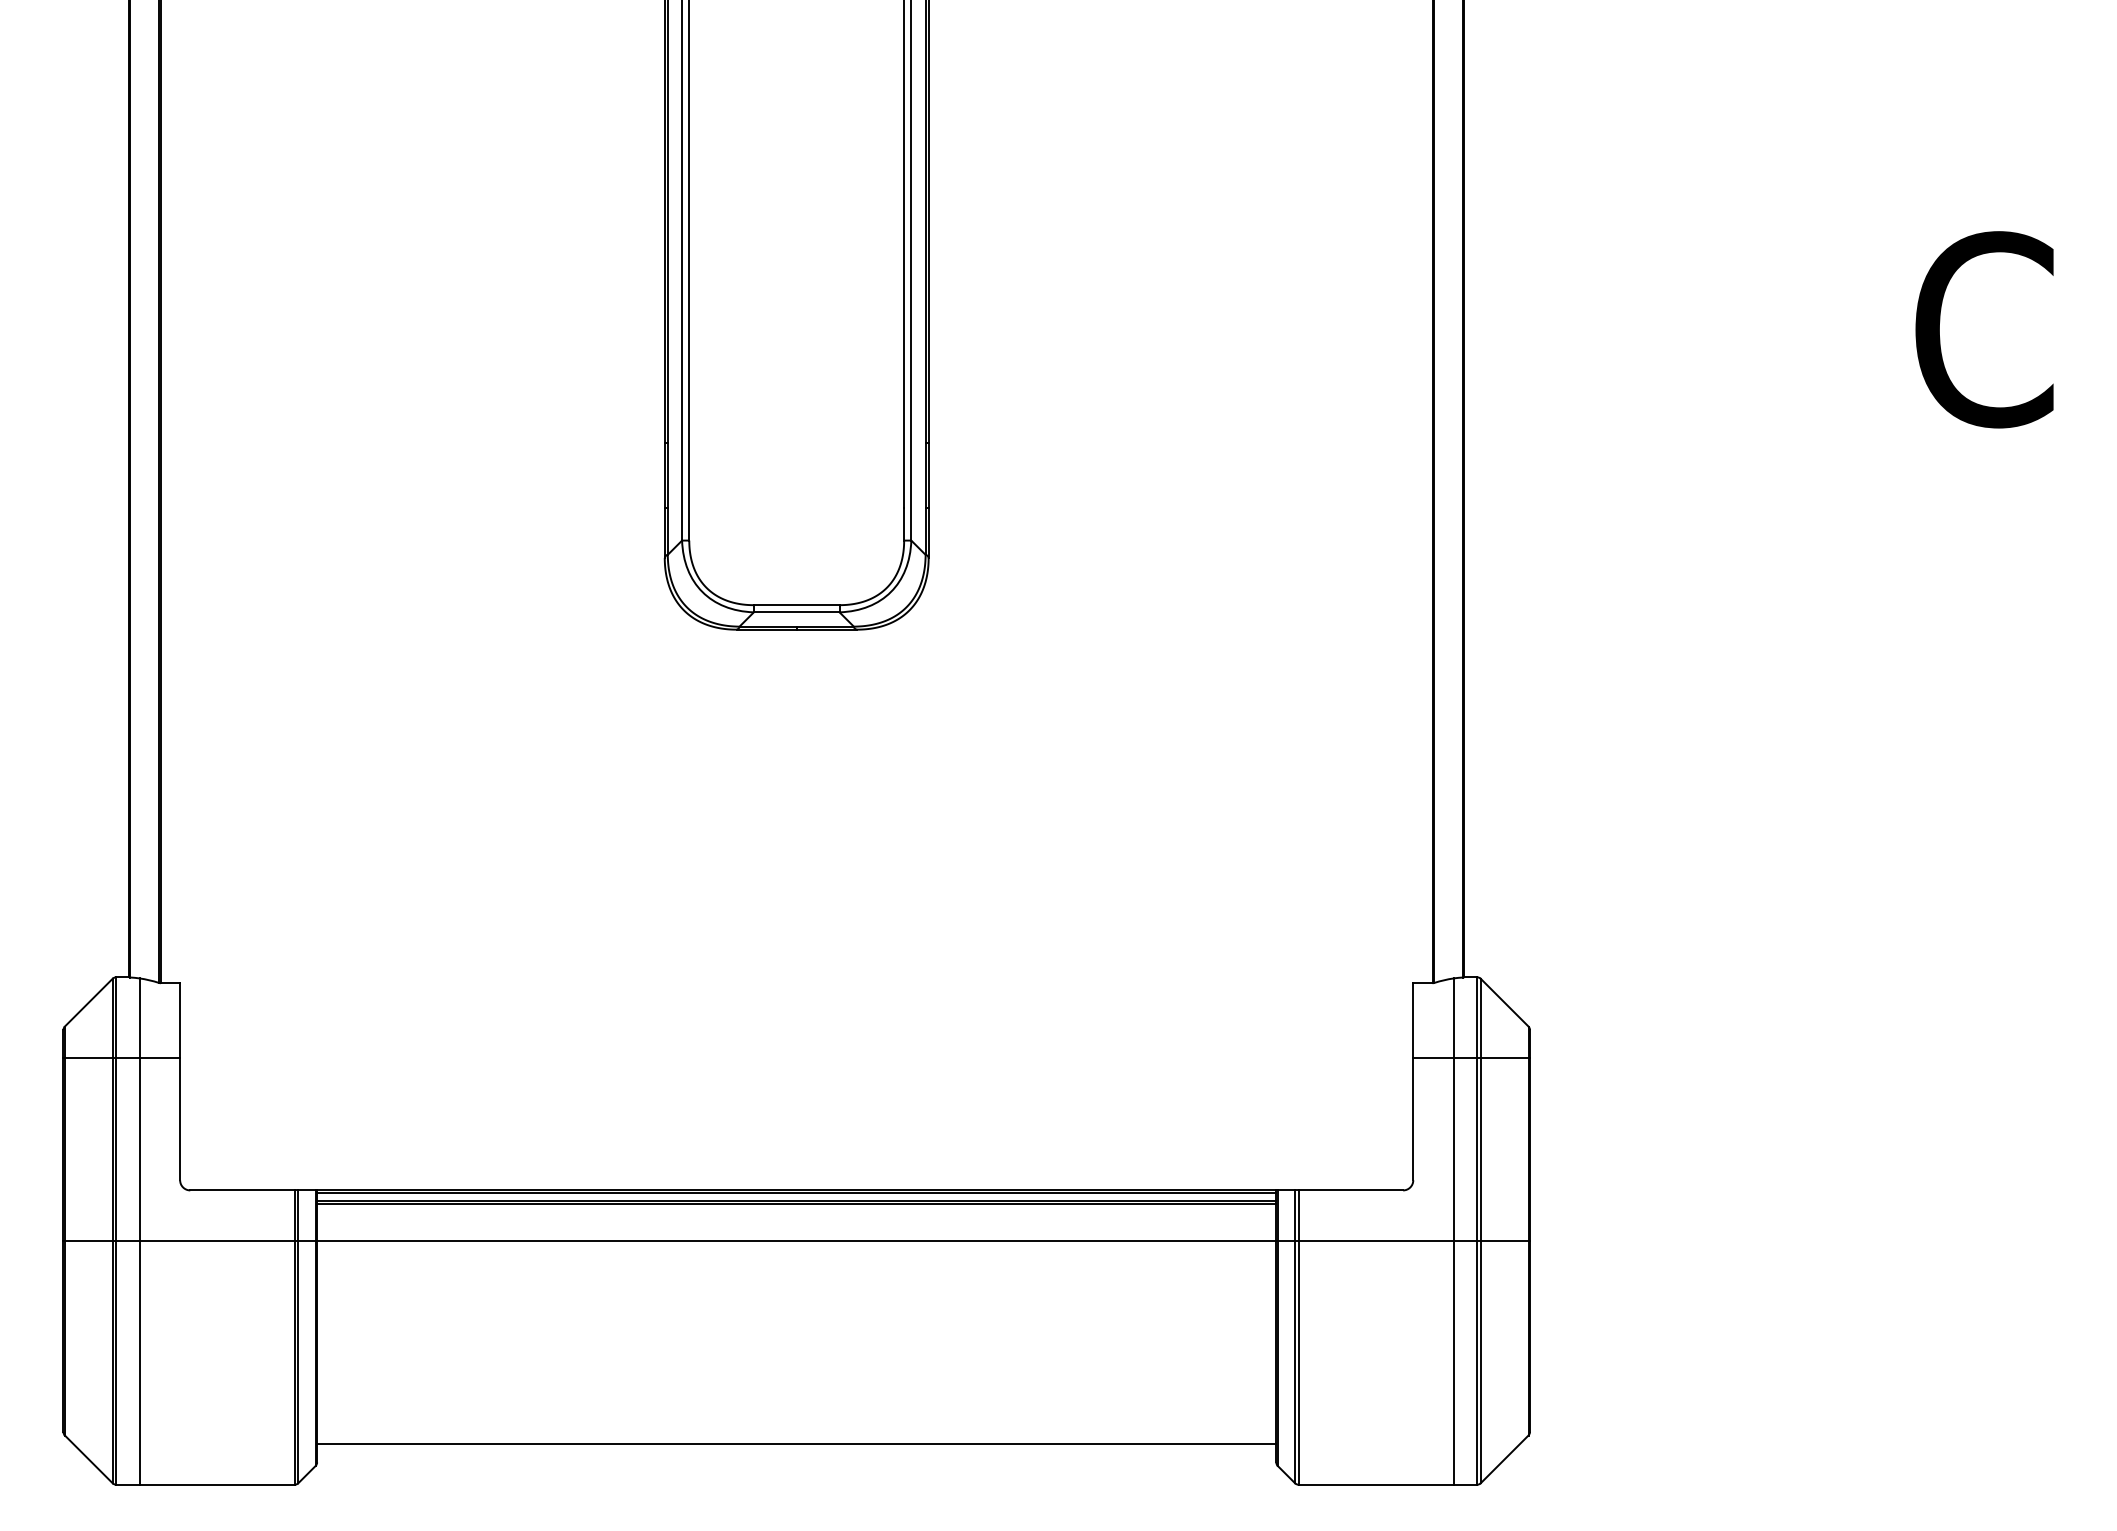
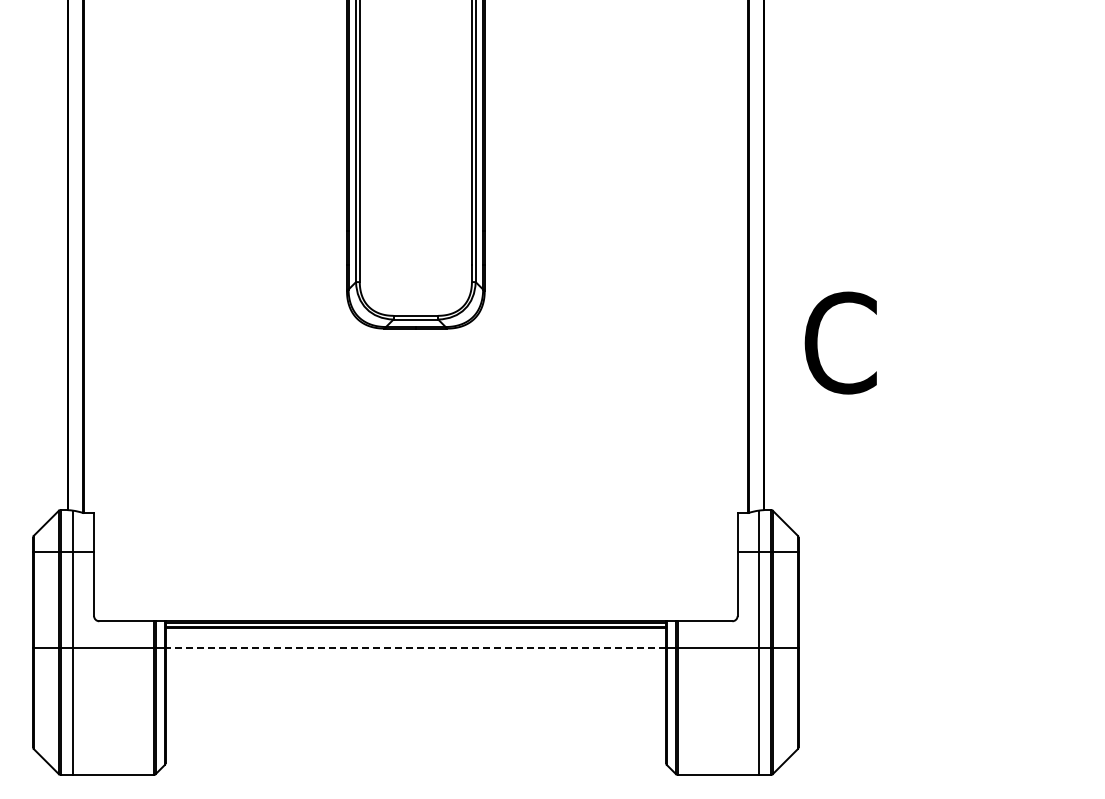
text: (1983, 328) -> (840, 342), moved
line: (796, 1240) -> (415, 647), solid -> dashed
line: (796, 1443) -> (415, 753), removed

